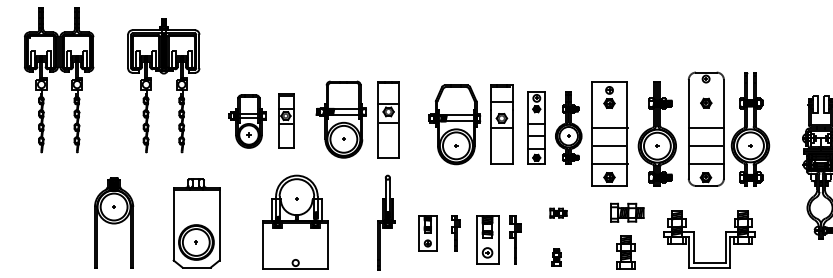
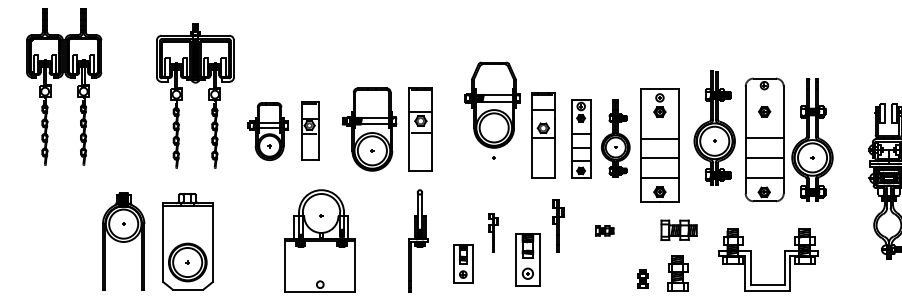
part: (163, 74) -> (195, 83), moved
part: (454, 124) -> (492, 104), moved
part: (657, 133) -> (714, 127), moved
part: (196, 223) -> (187, 241), moved
part: (428, 233) -> (463, 263), moved
part: (455, 233) -> (493, 232), moved
part: (515, 239) -> (558, 225), moved
part: (556, 257) -> (642, 278), moved

